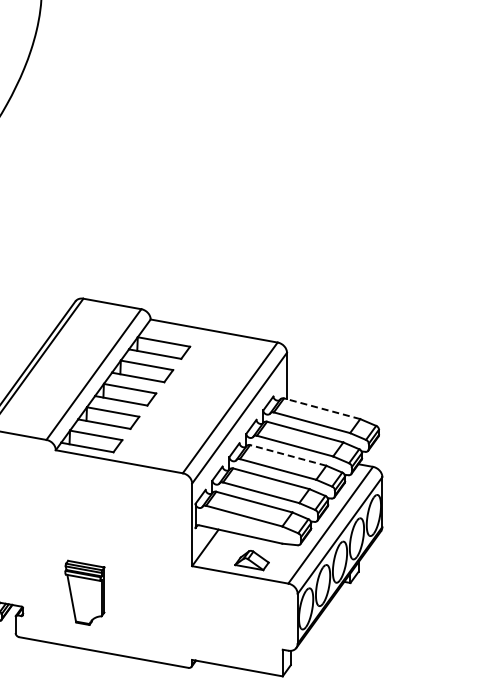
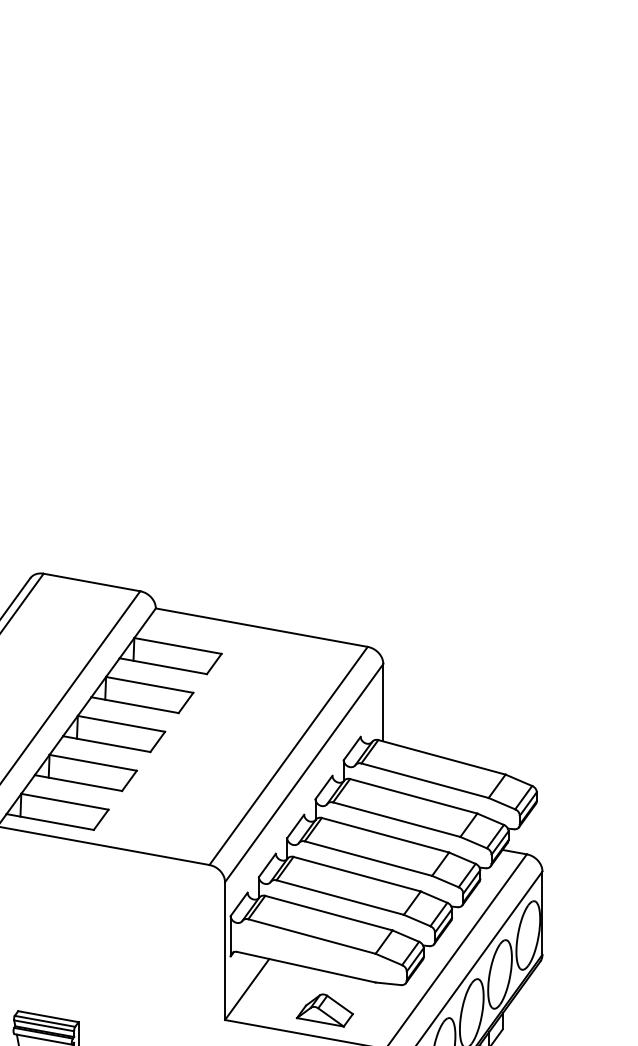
line: (322, 408) -> (442, 756), dashed -> solid
line: (288, 455) -> (385, 835), dashed -> solid

